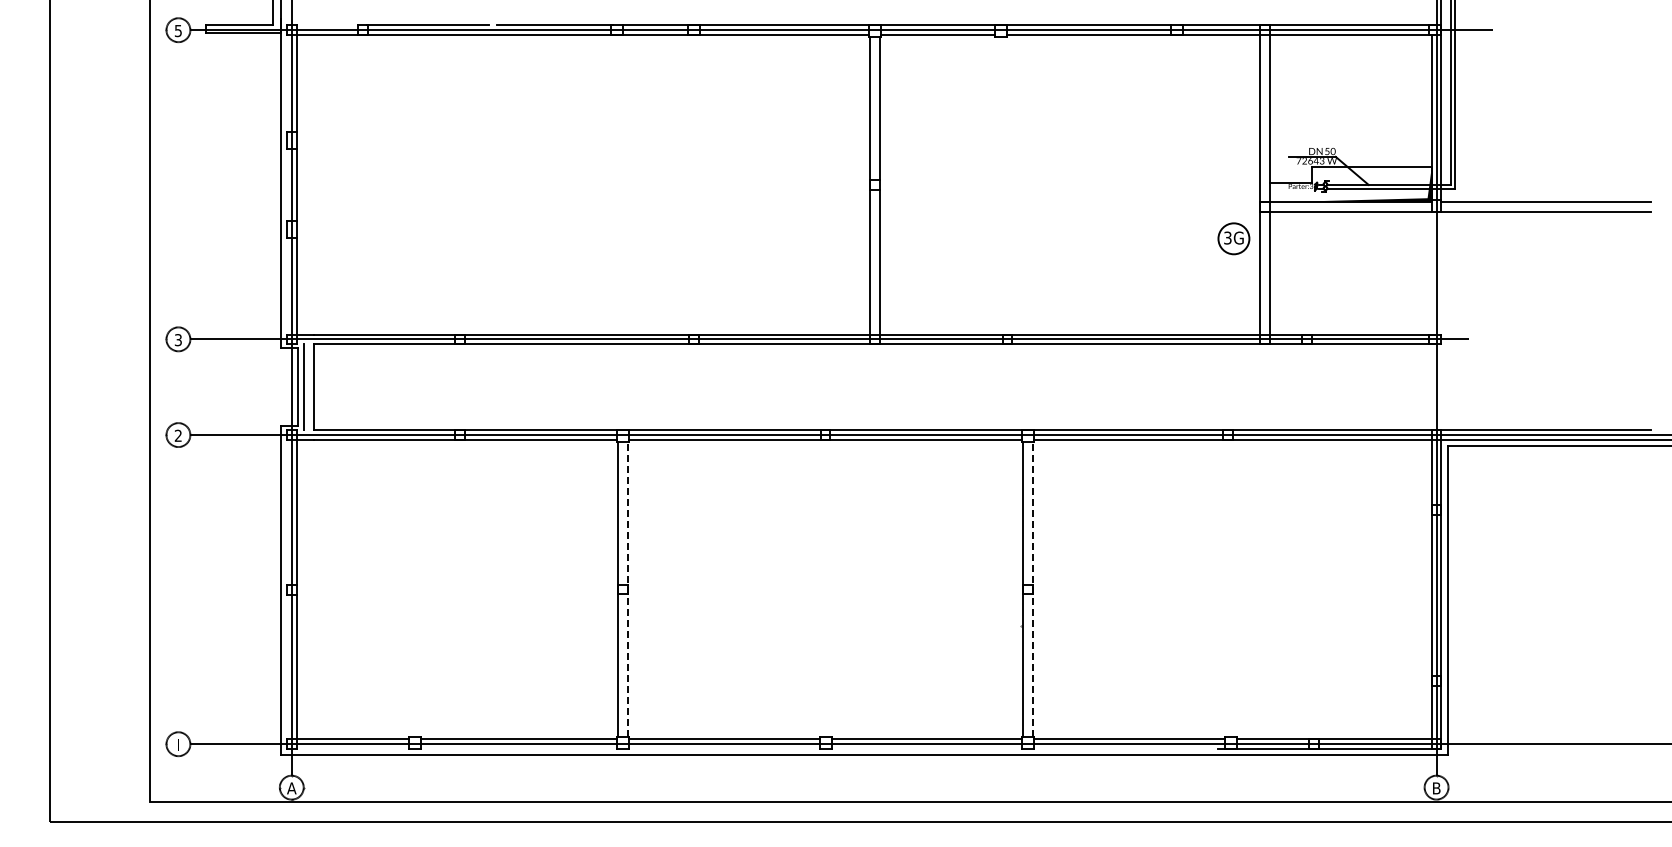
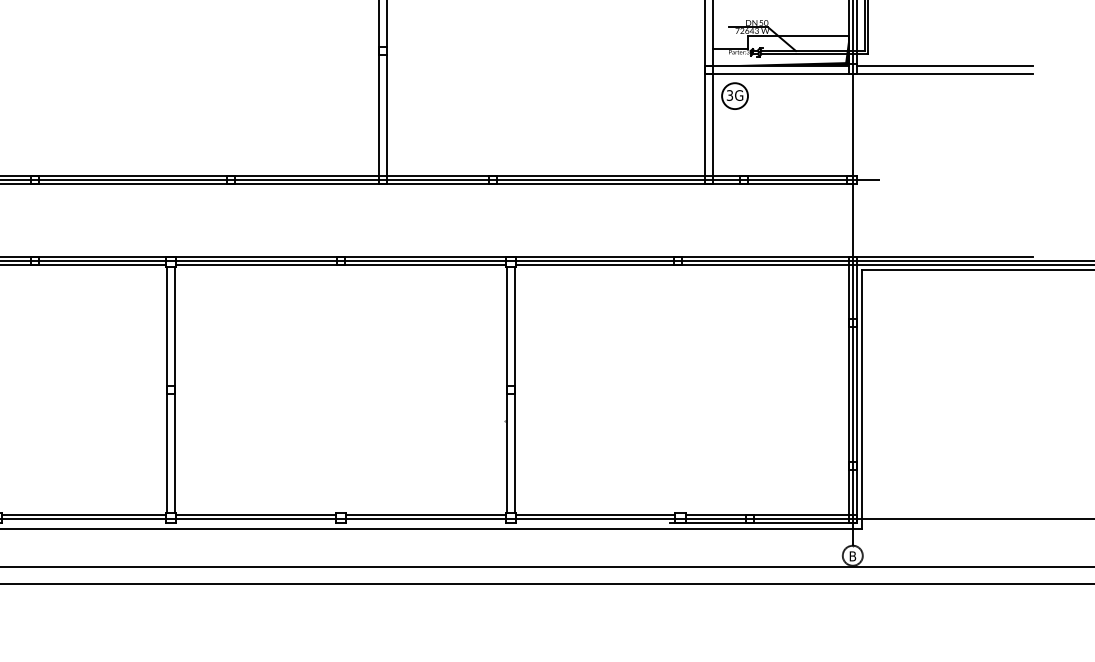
part: (1233, 238) -> (734, 95), moved
line: (627, 589) -> (175, 389), dashed -> solid
line: (1032, 589) -> (514, 389), dashed -> solid

